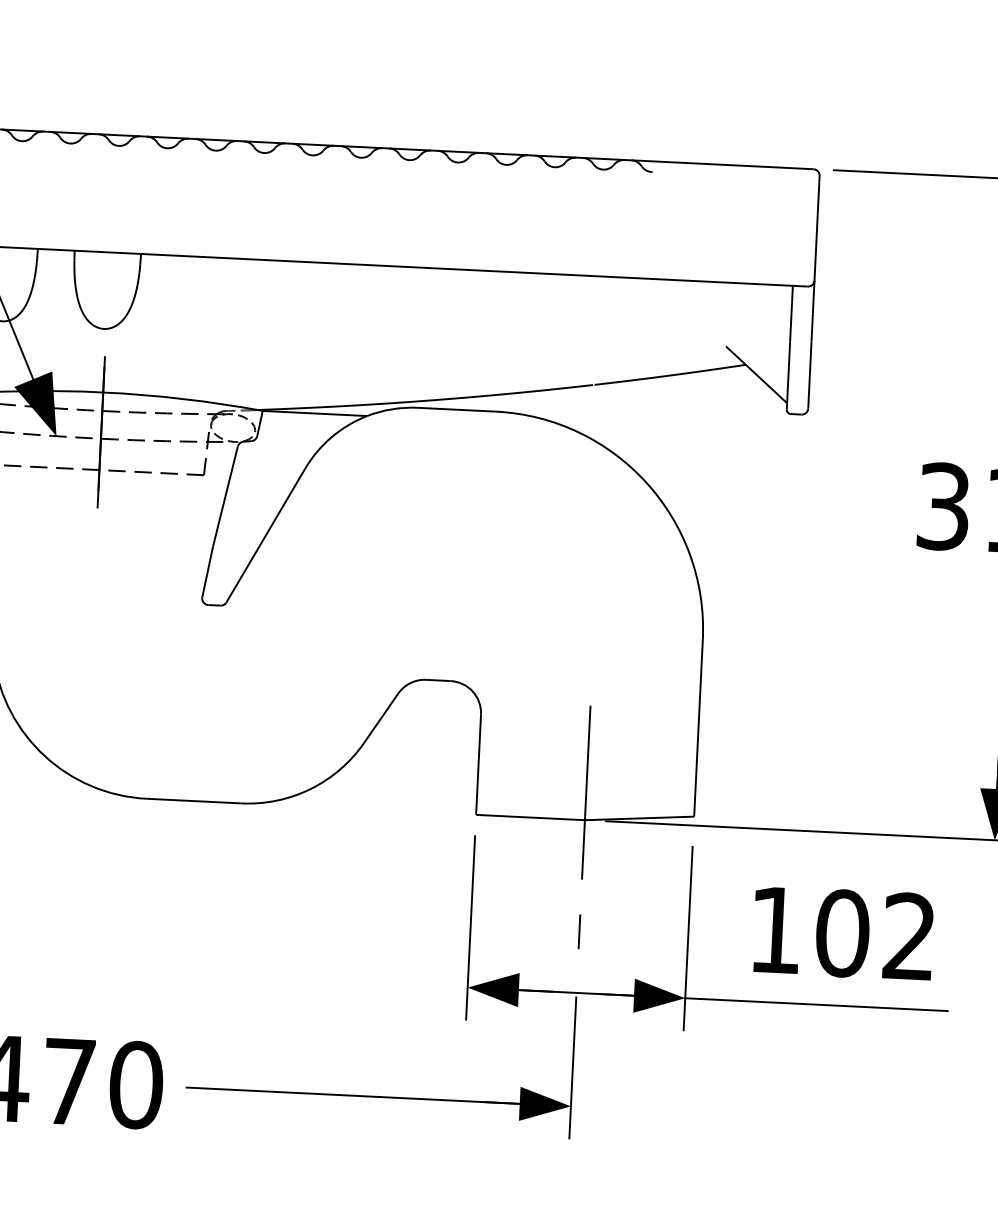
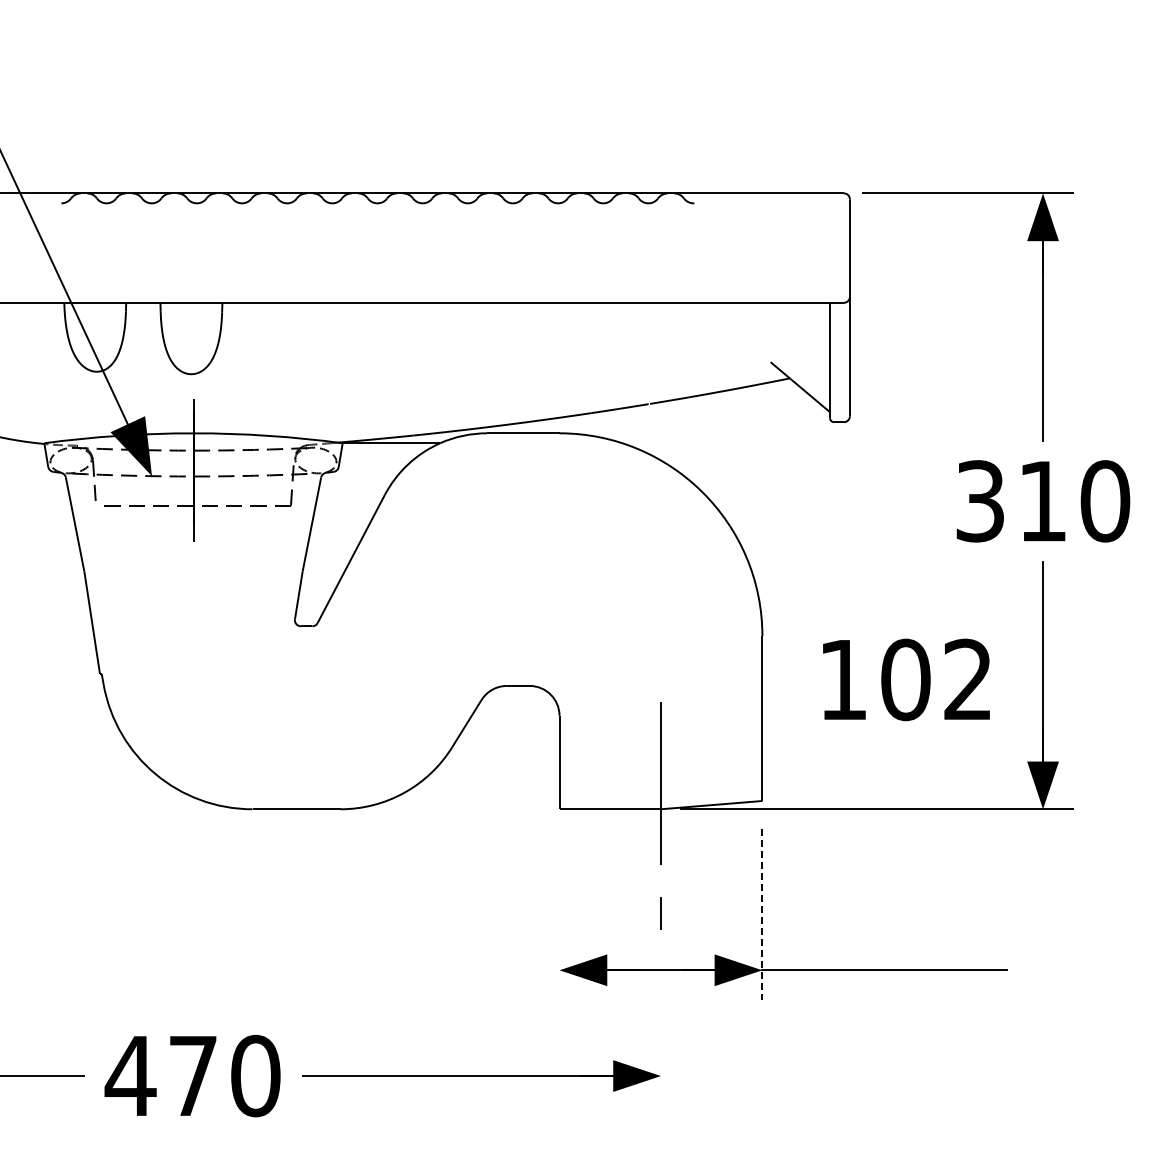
line: (470, 927) -> (559, 914), removed
text: (843, 933) -> (906, 679), moved
line: (688, 939) -> (762, 915), solid -> dashed
line: (572, 1067) -> (660, 1039), removed

